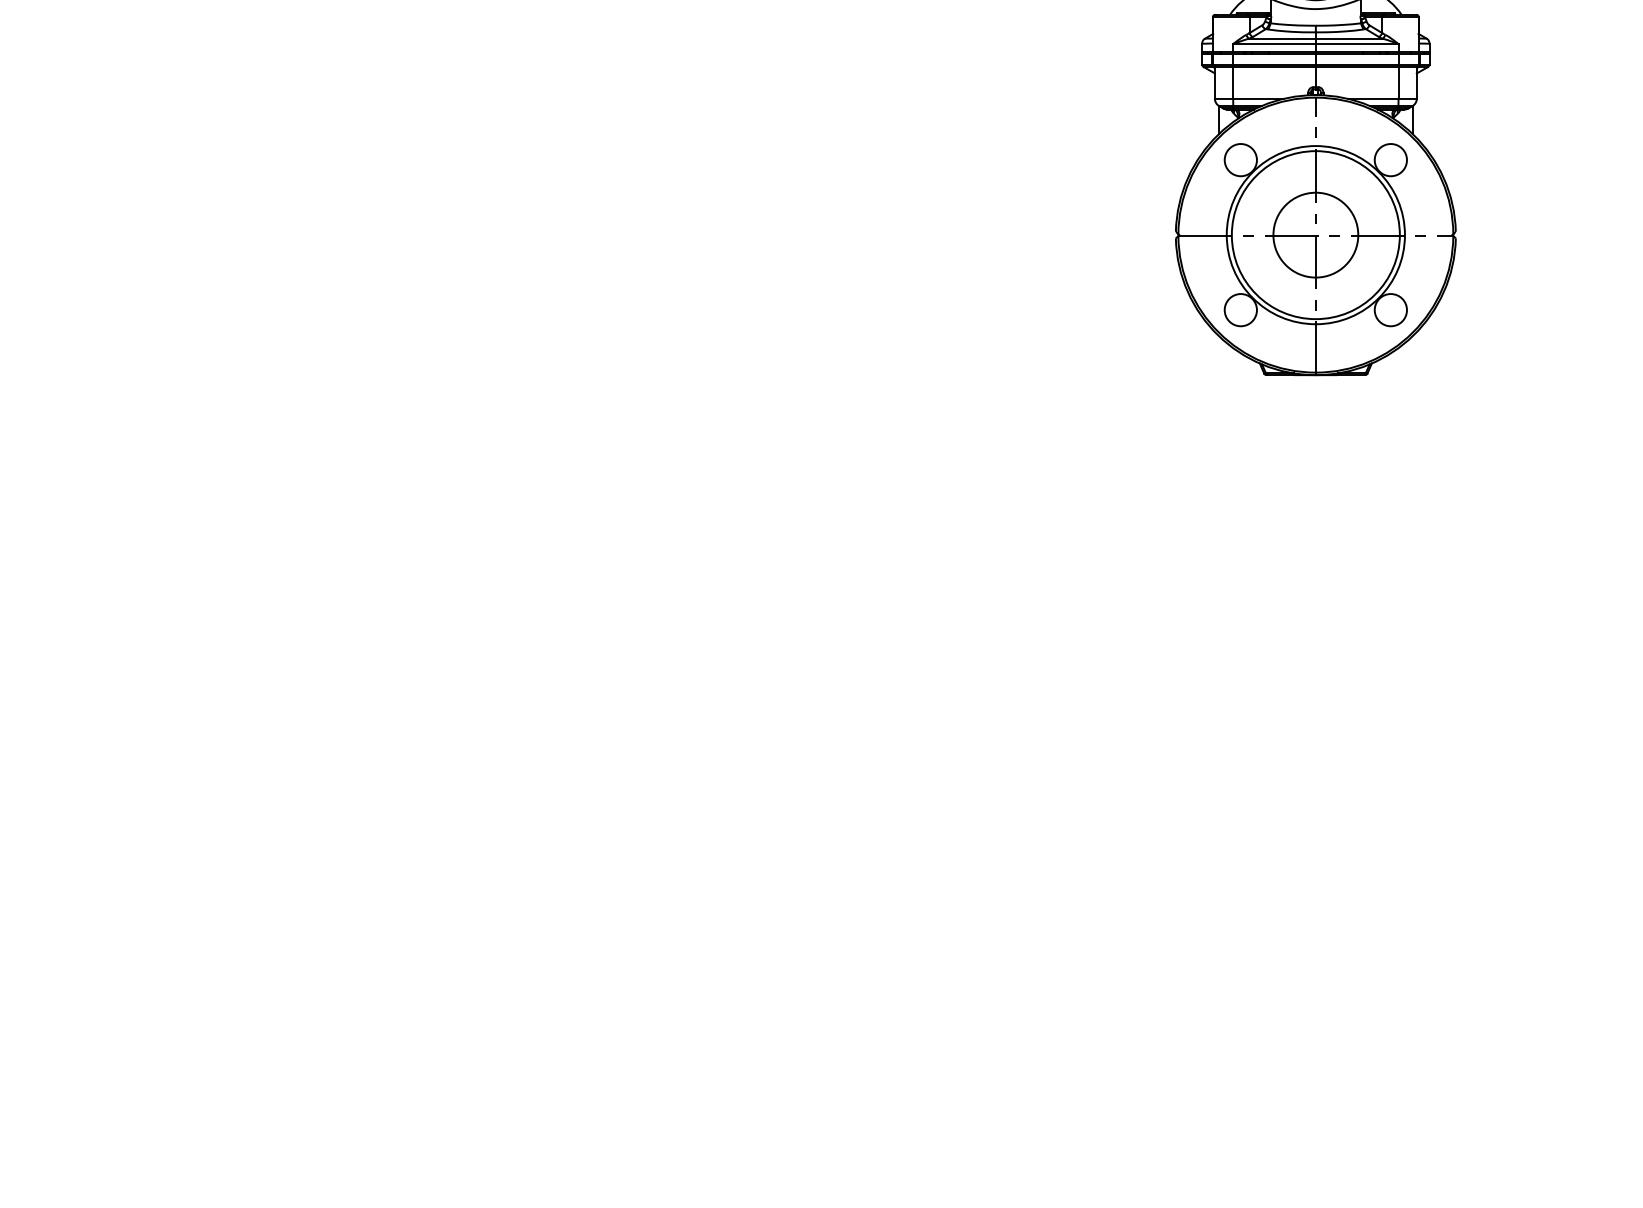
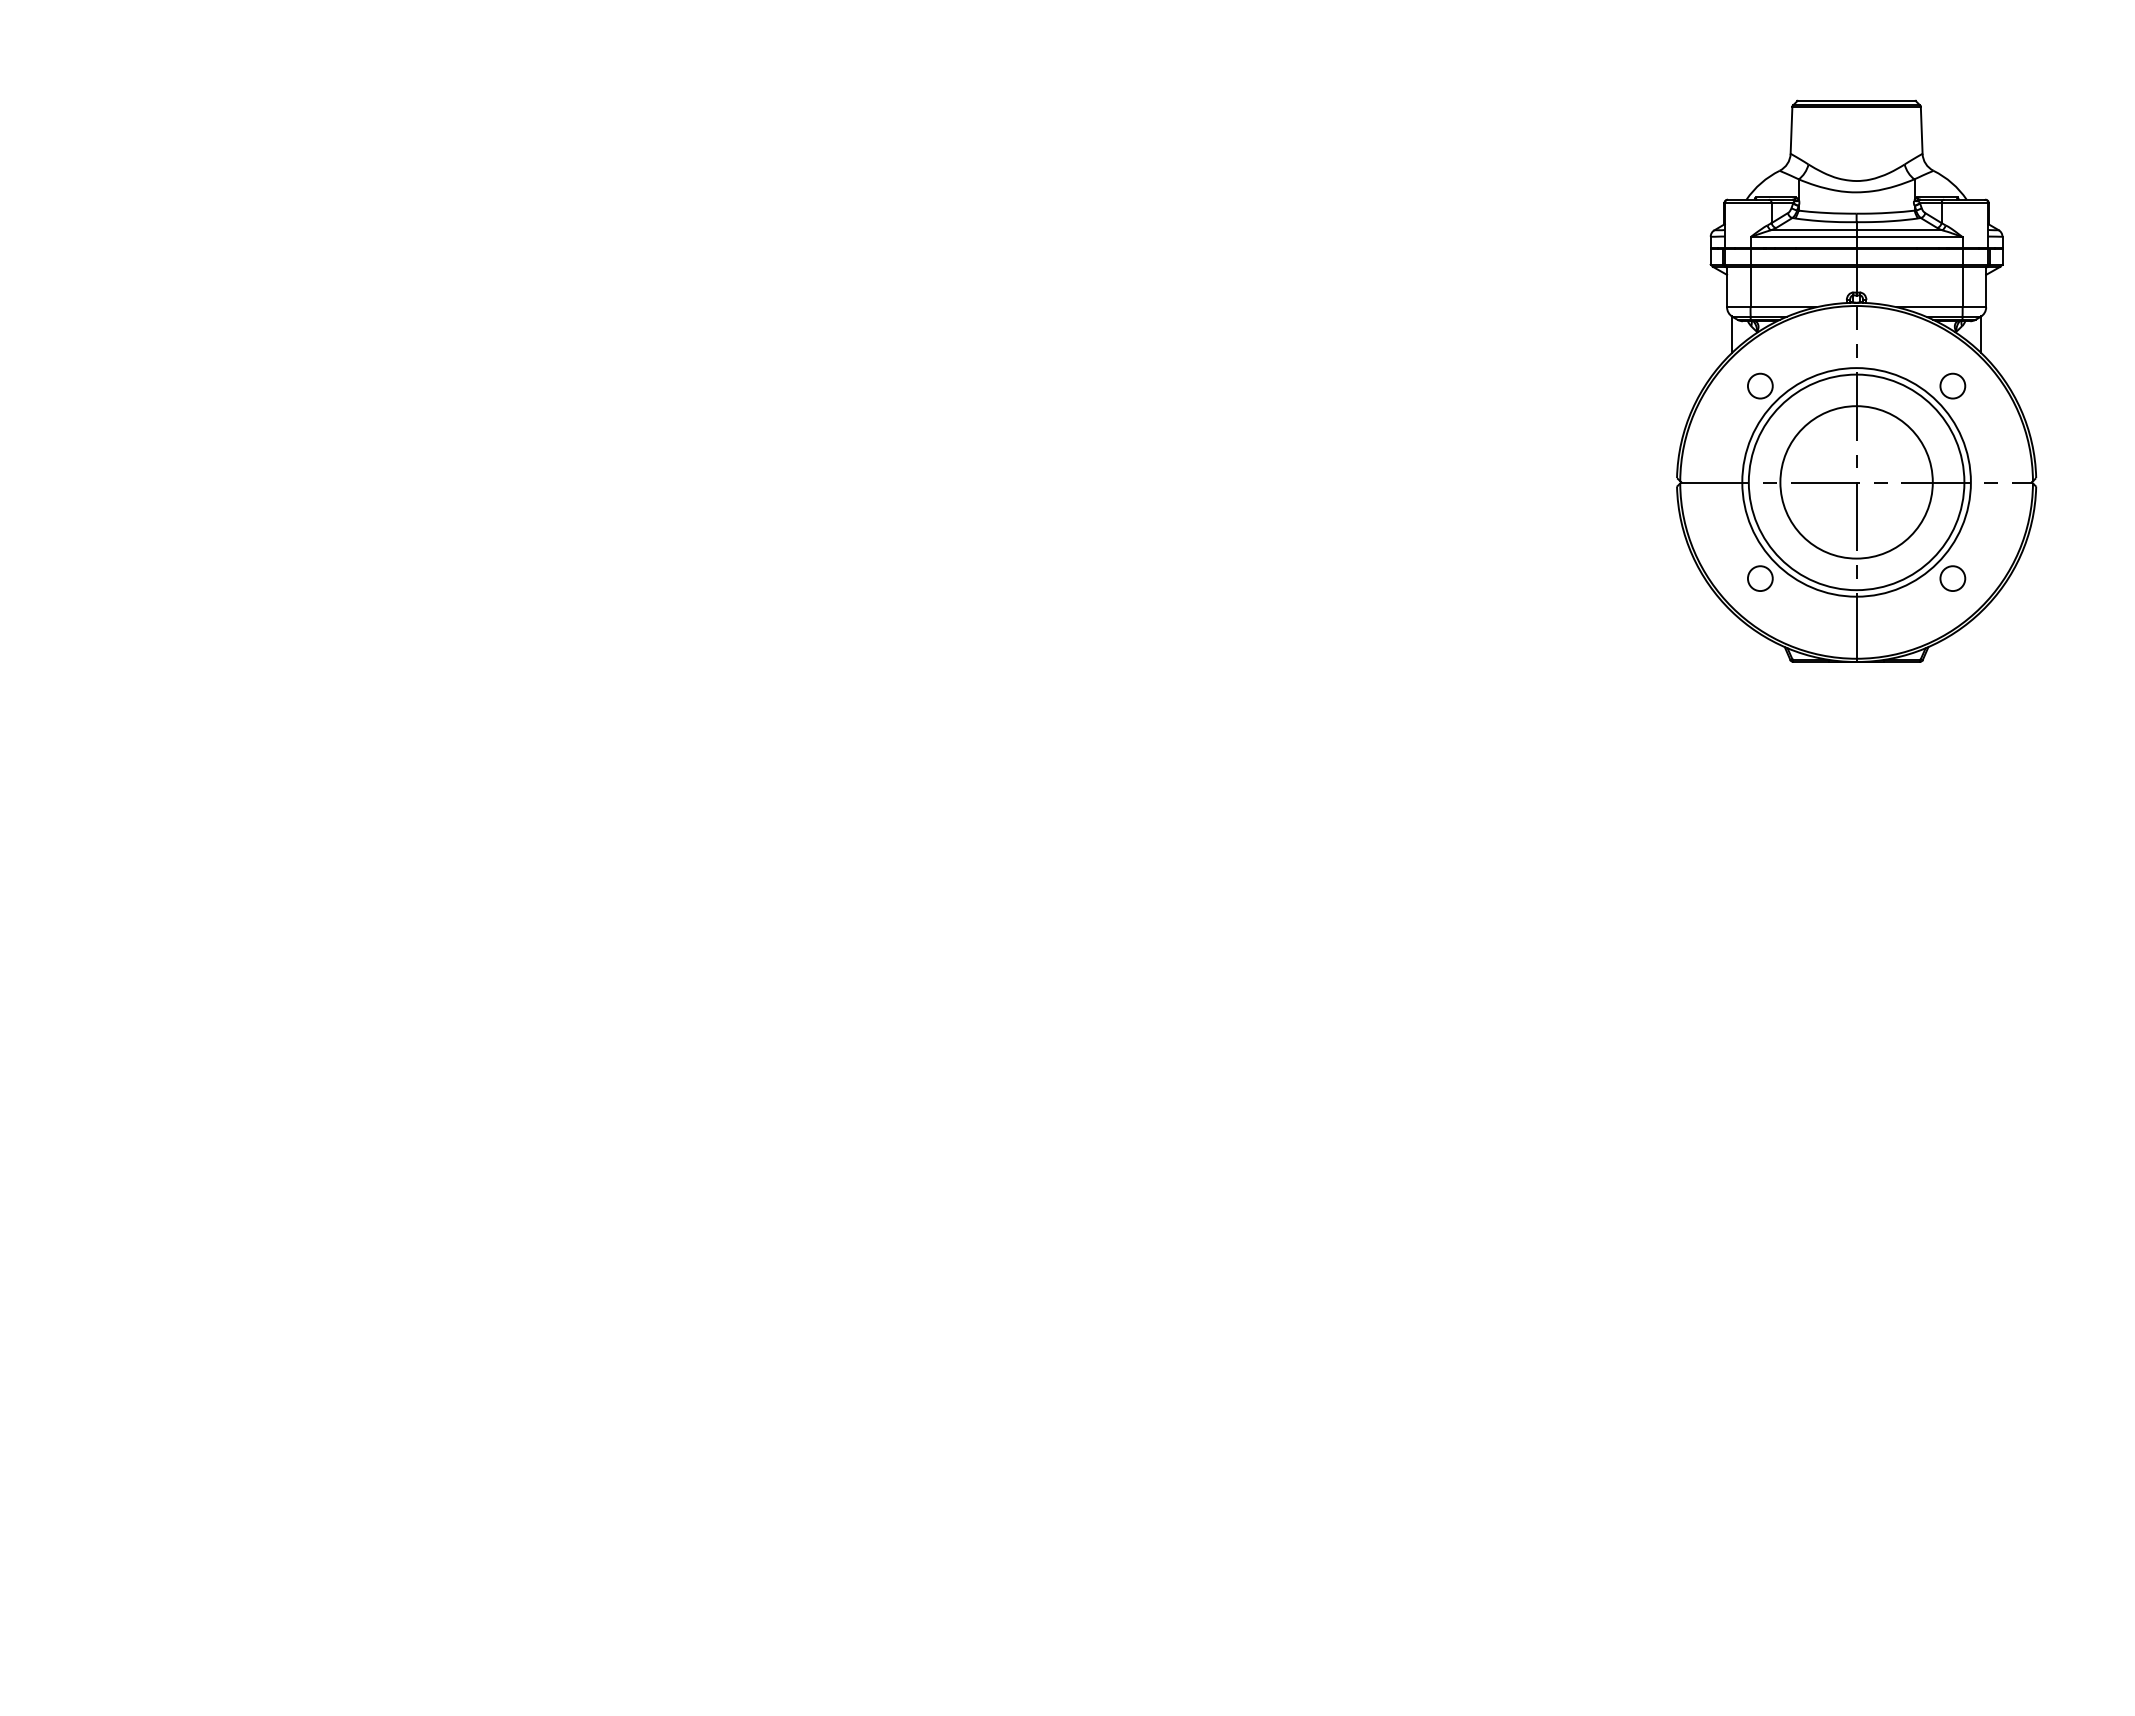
circle: (1240, 159) -> (1760, 385), size x0.6
circle: (1390, 159) -> (1952, 385), size x0.6
circle: (1315, 234) -> (1856, 481), size x1.4
circle: (1240, 310) -> (1760, 578), size x0.6
circle: (1390, 310) -> (1952, 578), size x0.6

